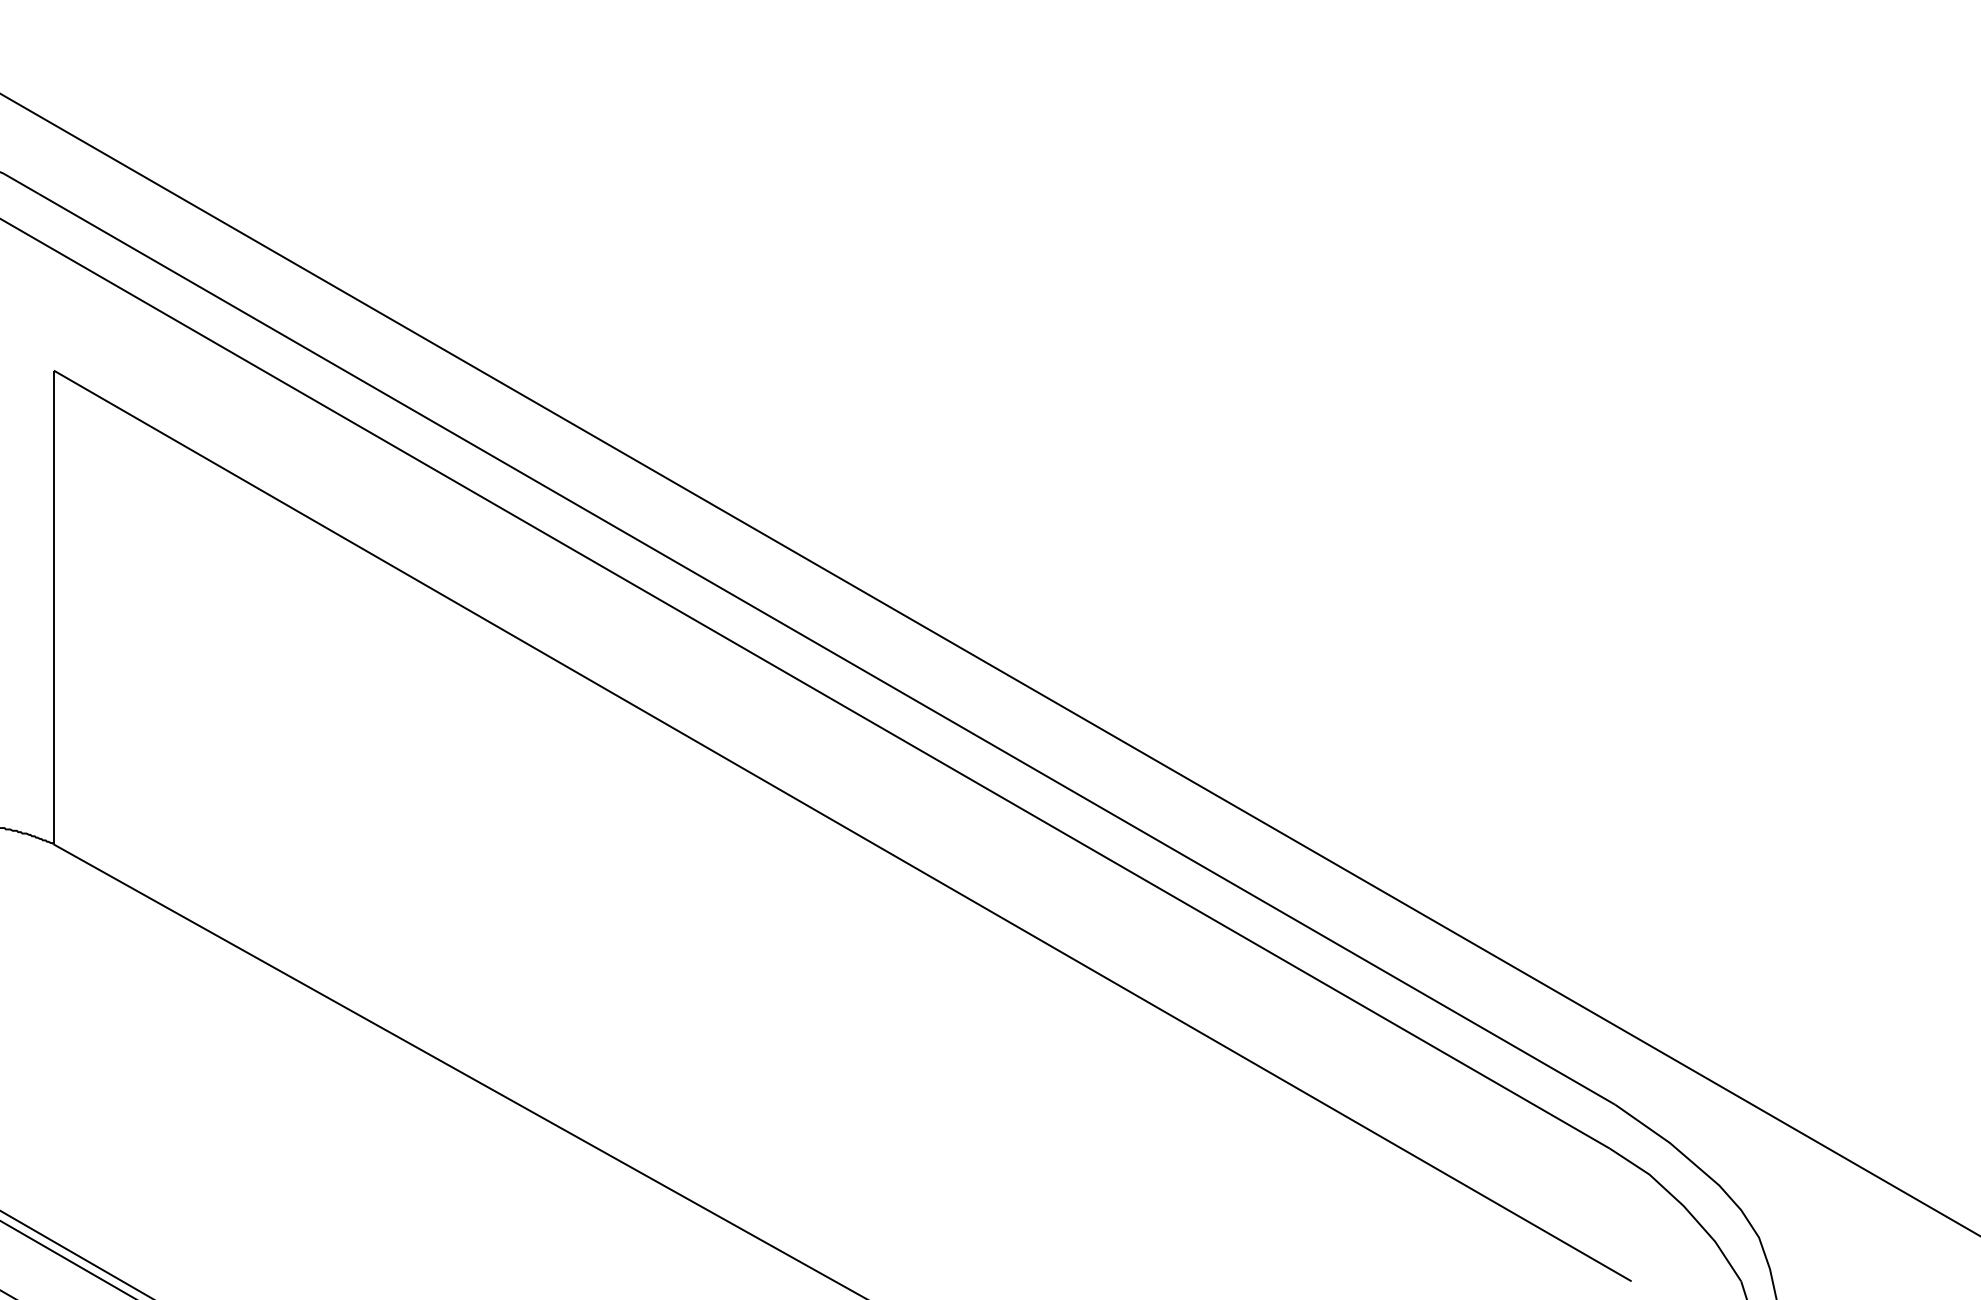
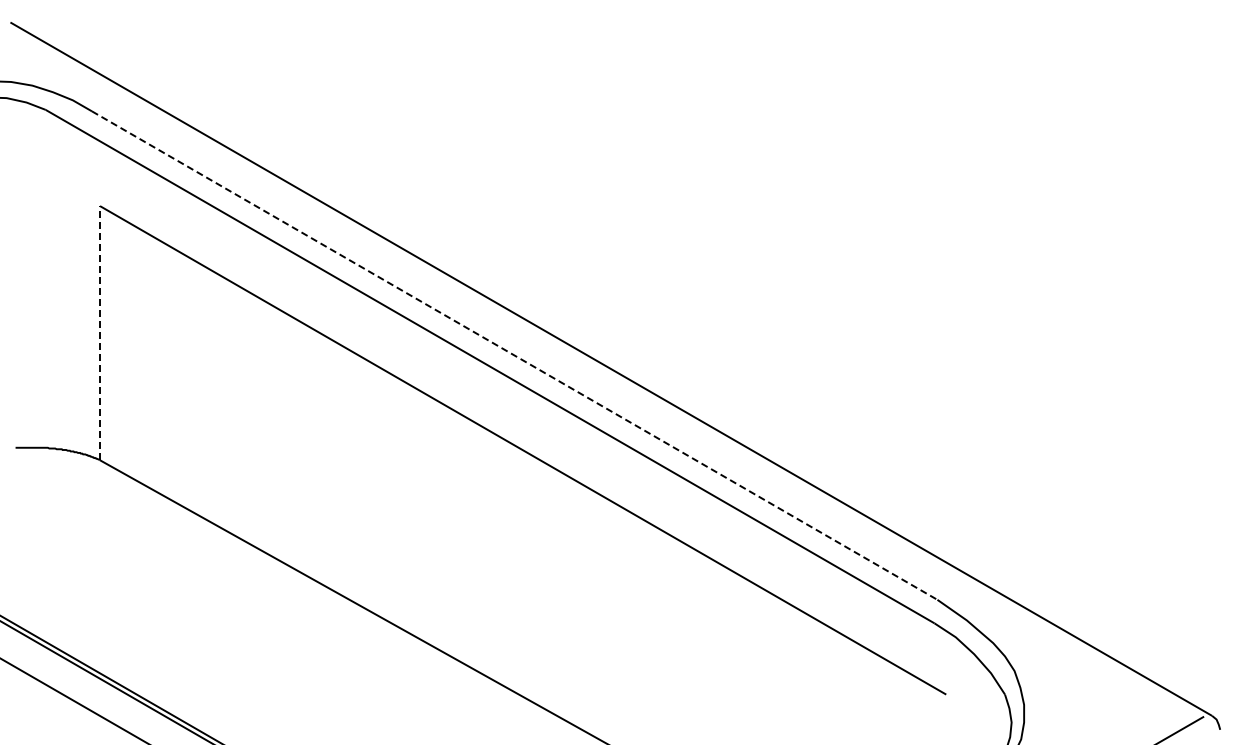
line: (54, 606) -> (100, 332), solid -> dashed
line: (828, 649) -> (515, 355), solid -> dashed

